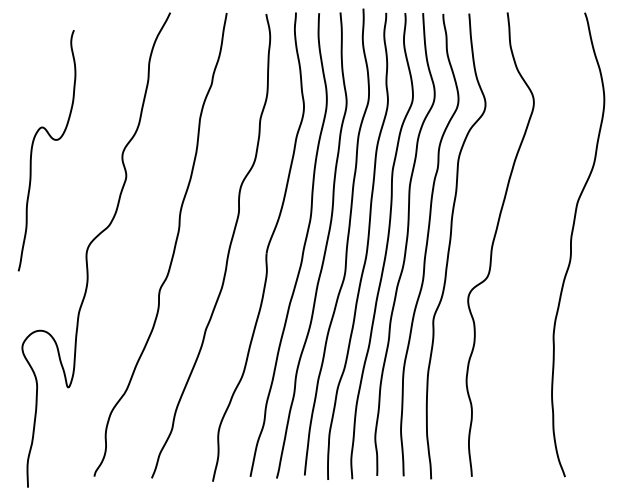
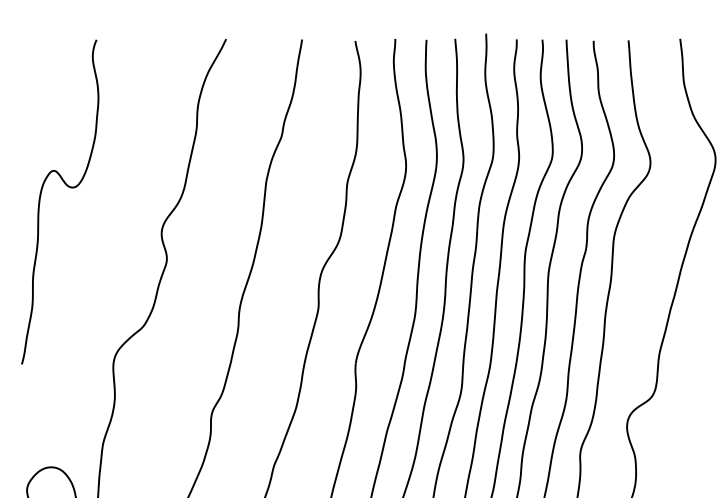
curve: (53, 140) -> (68, 188), moved

